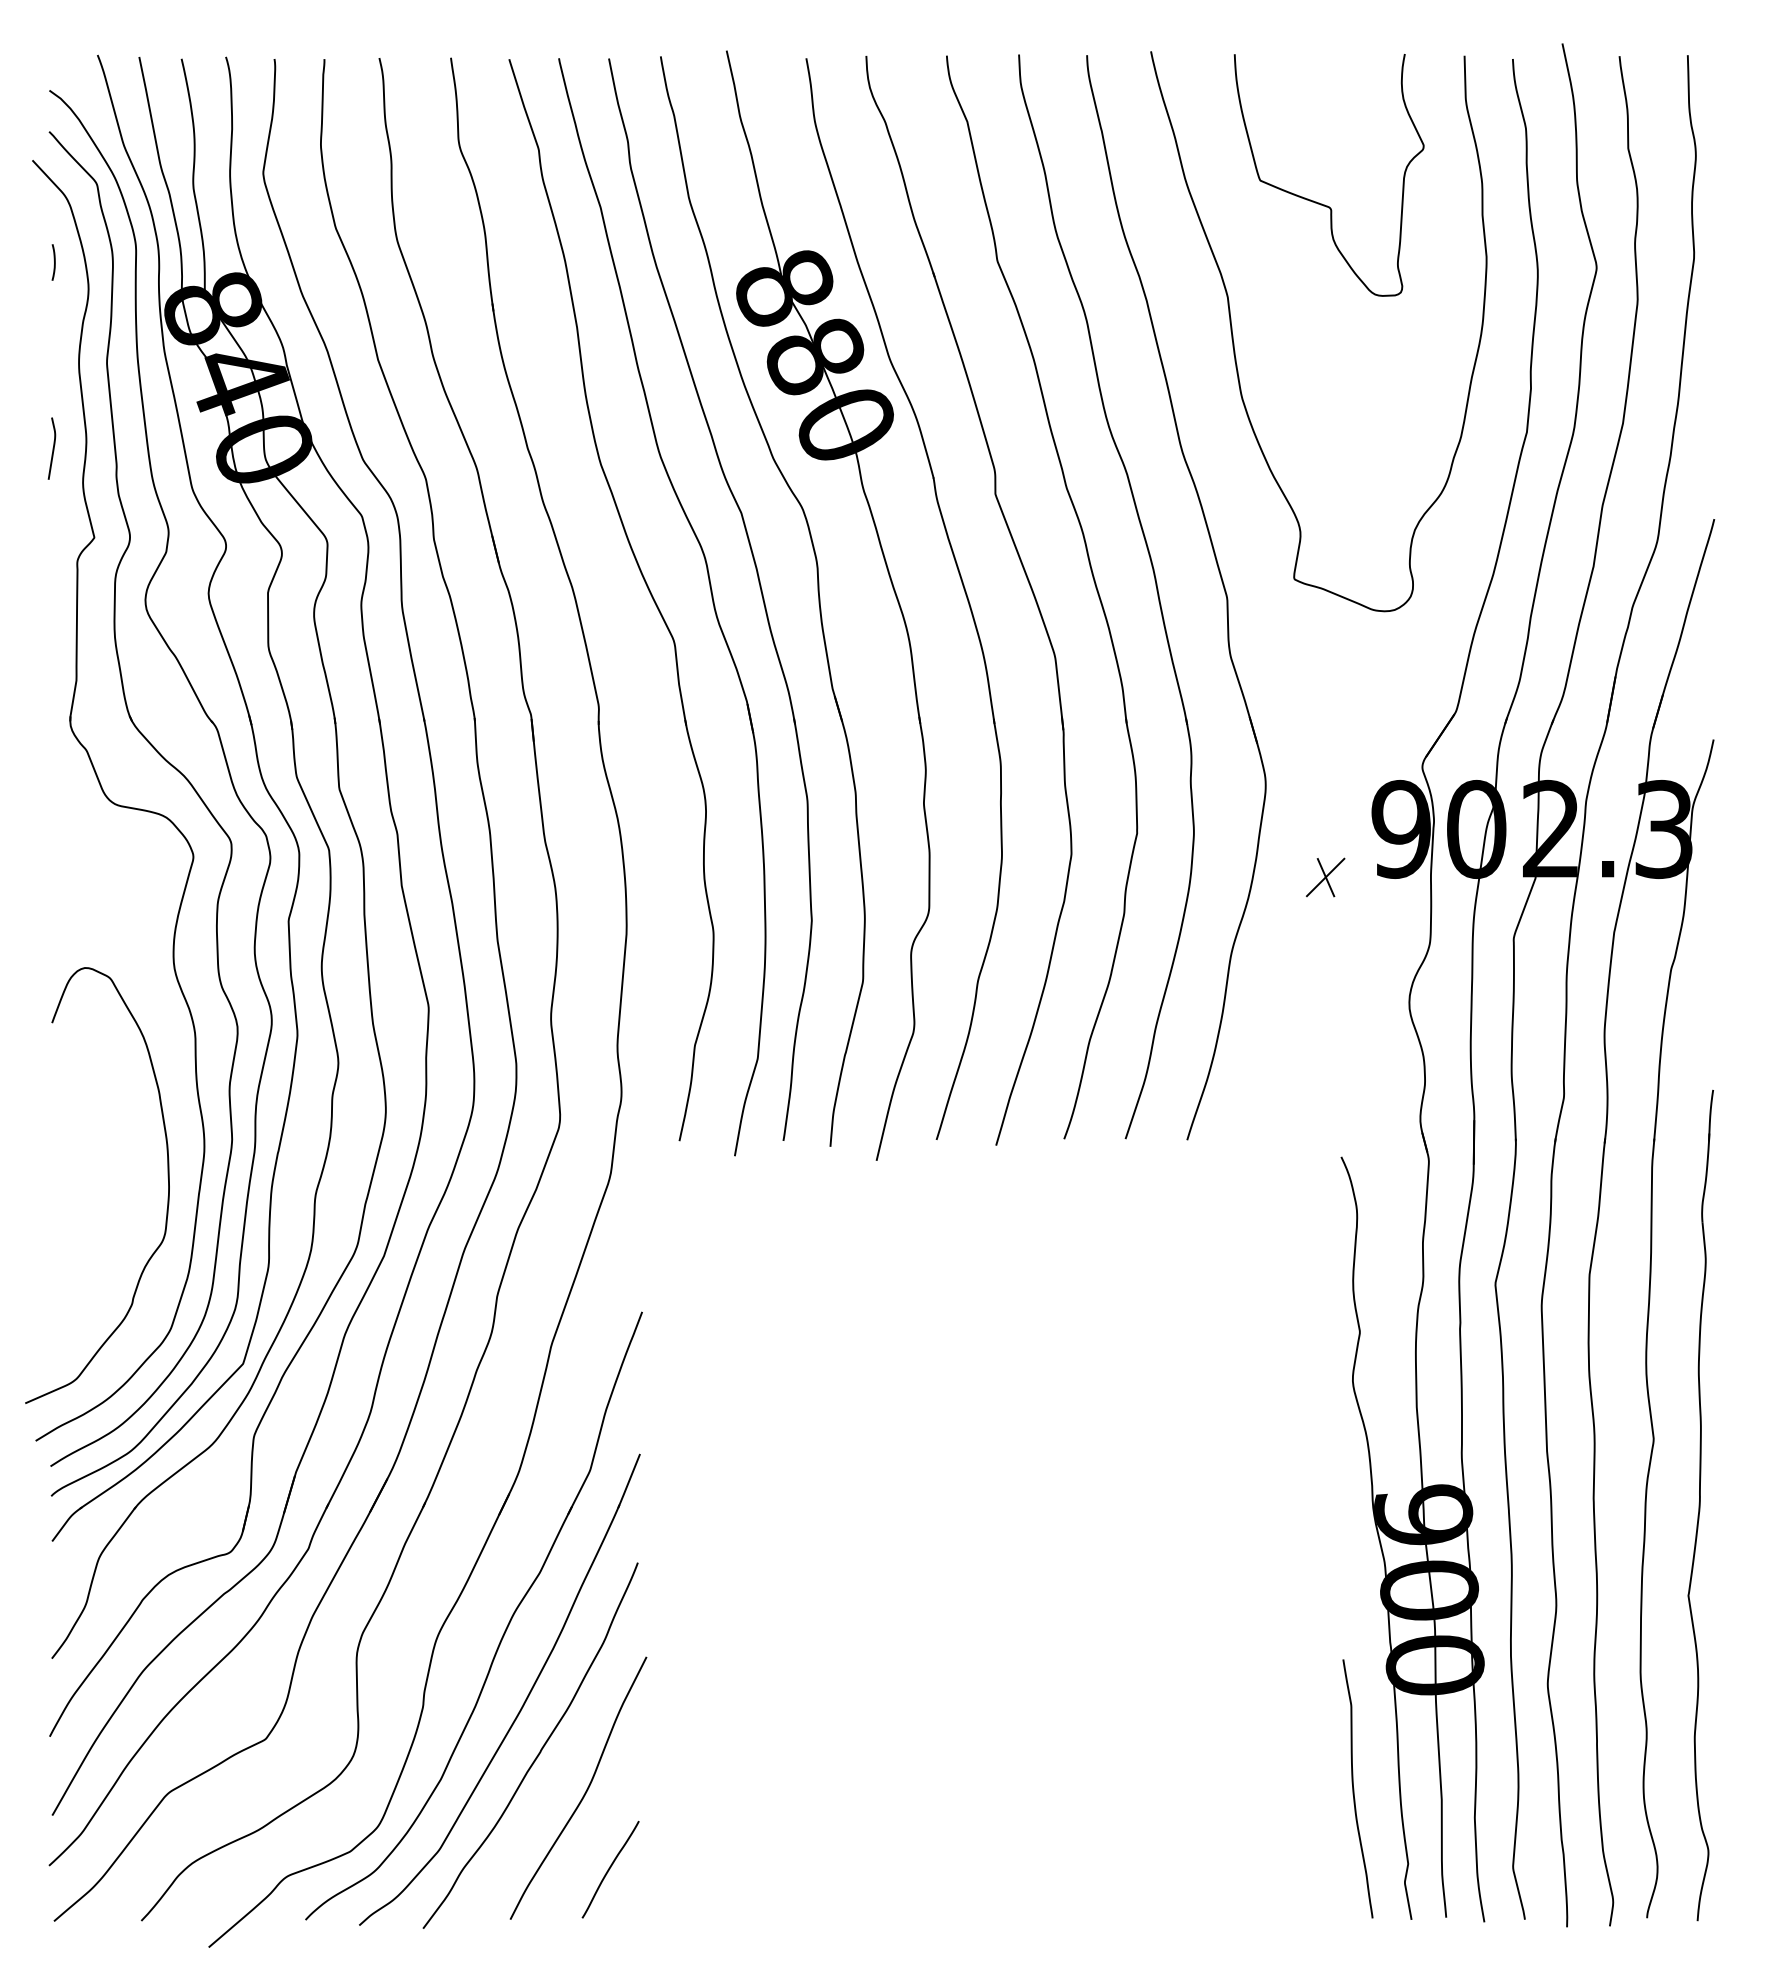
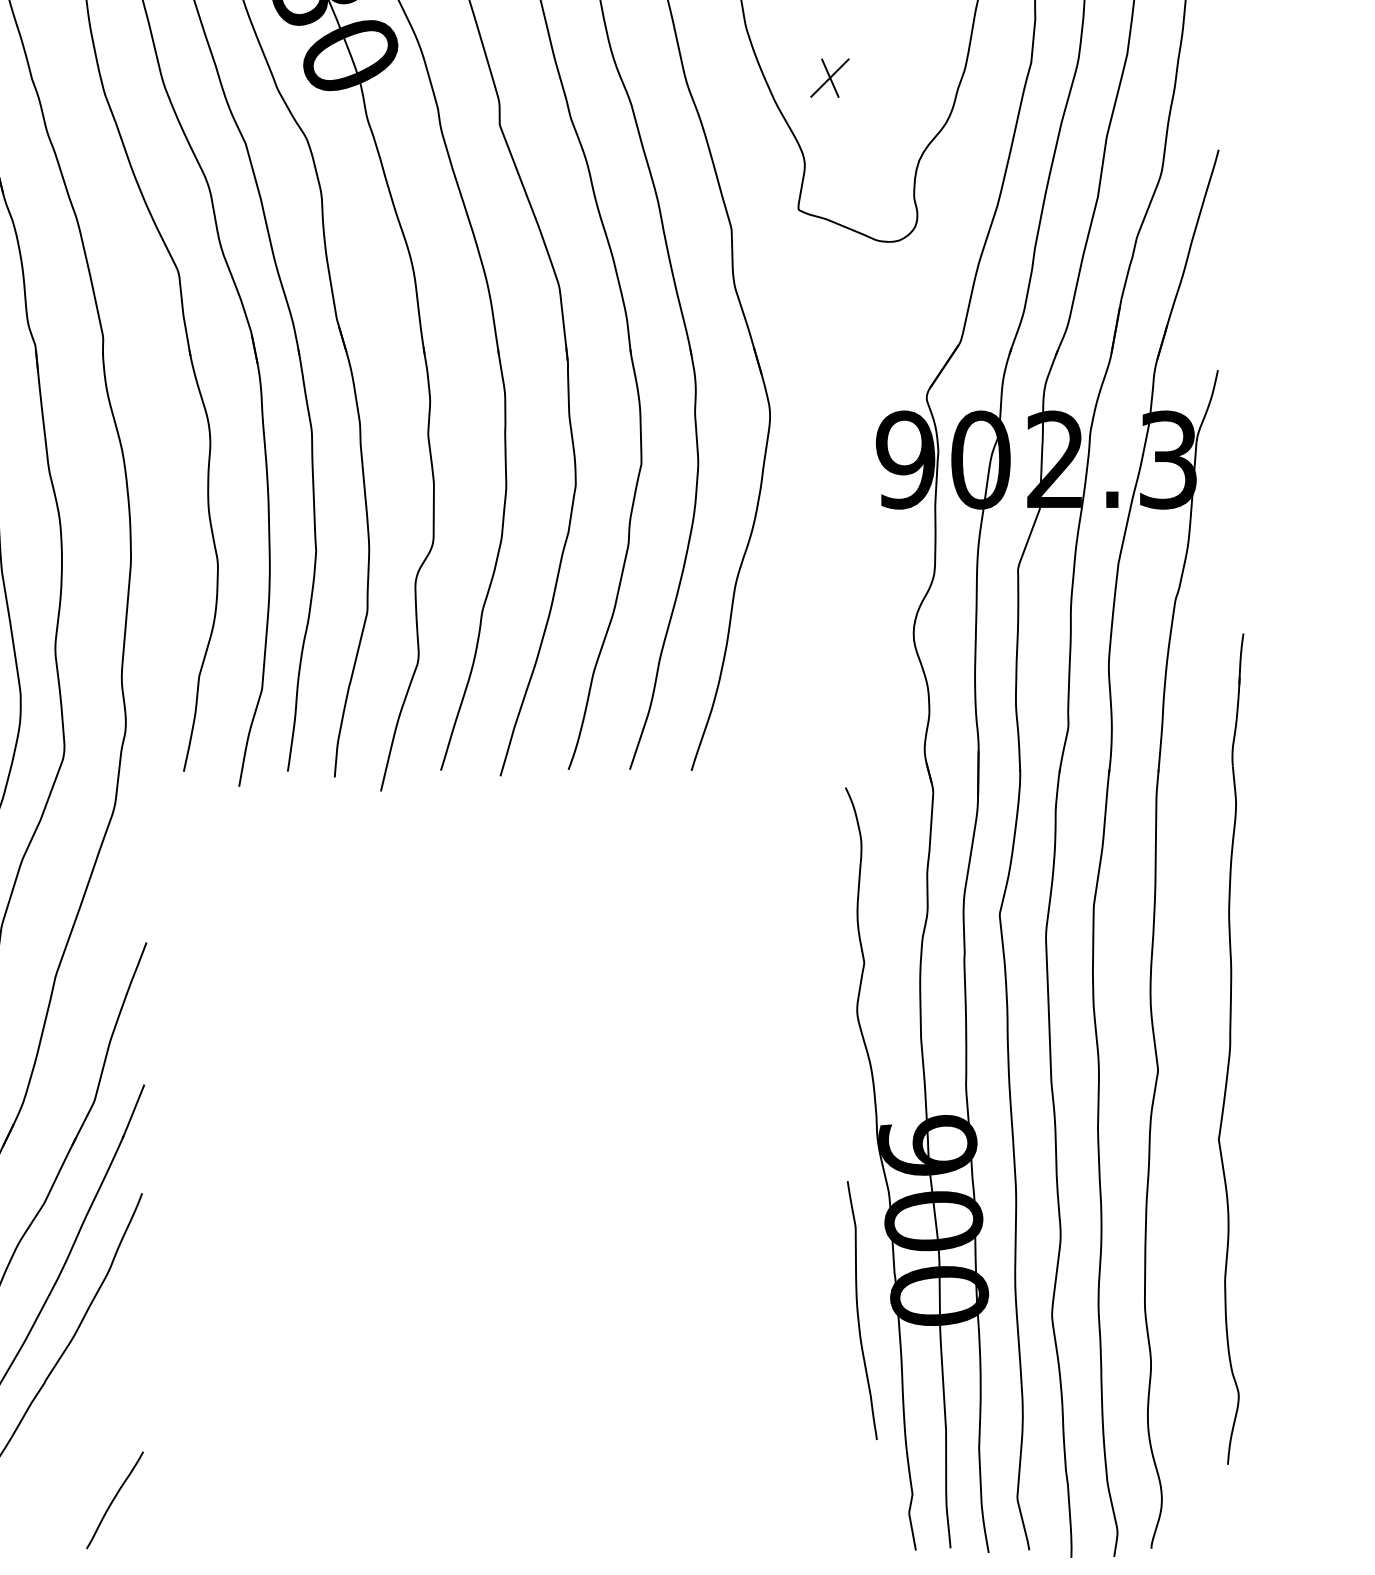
part: (1325, 877) -> (829, 78), moved
part: (1700, 1505) -> (1230, 1049), moved
curve: (1354, 1788) -> (858, 1310), moved
curve: (584, 1792) -> (88, 1423), removed

